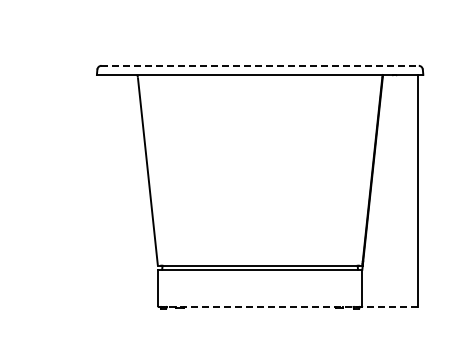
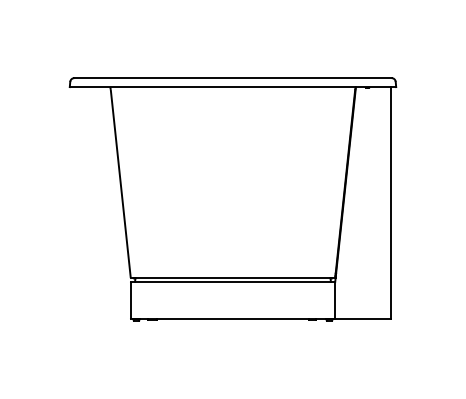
line: (260, 66) -> (233, 78), dashed -> solid
line: (288, 306) -> (261, 318), dashed -> solid

